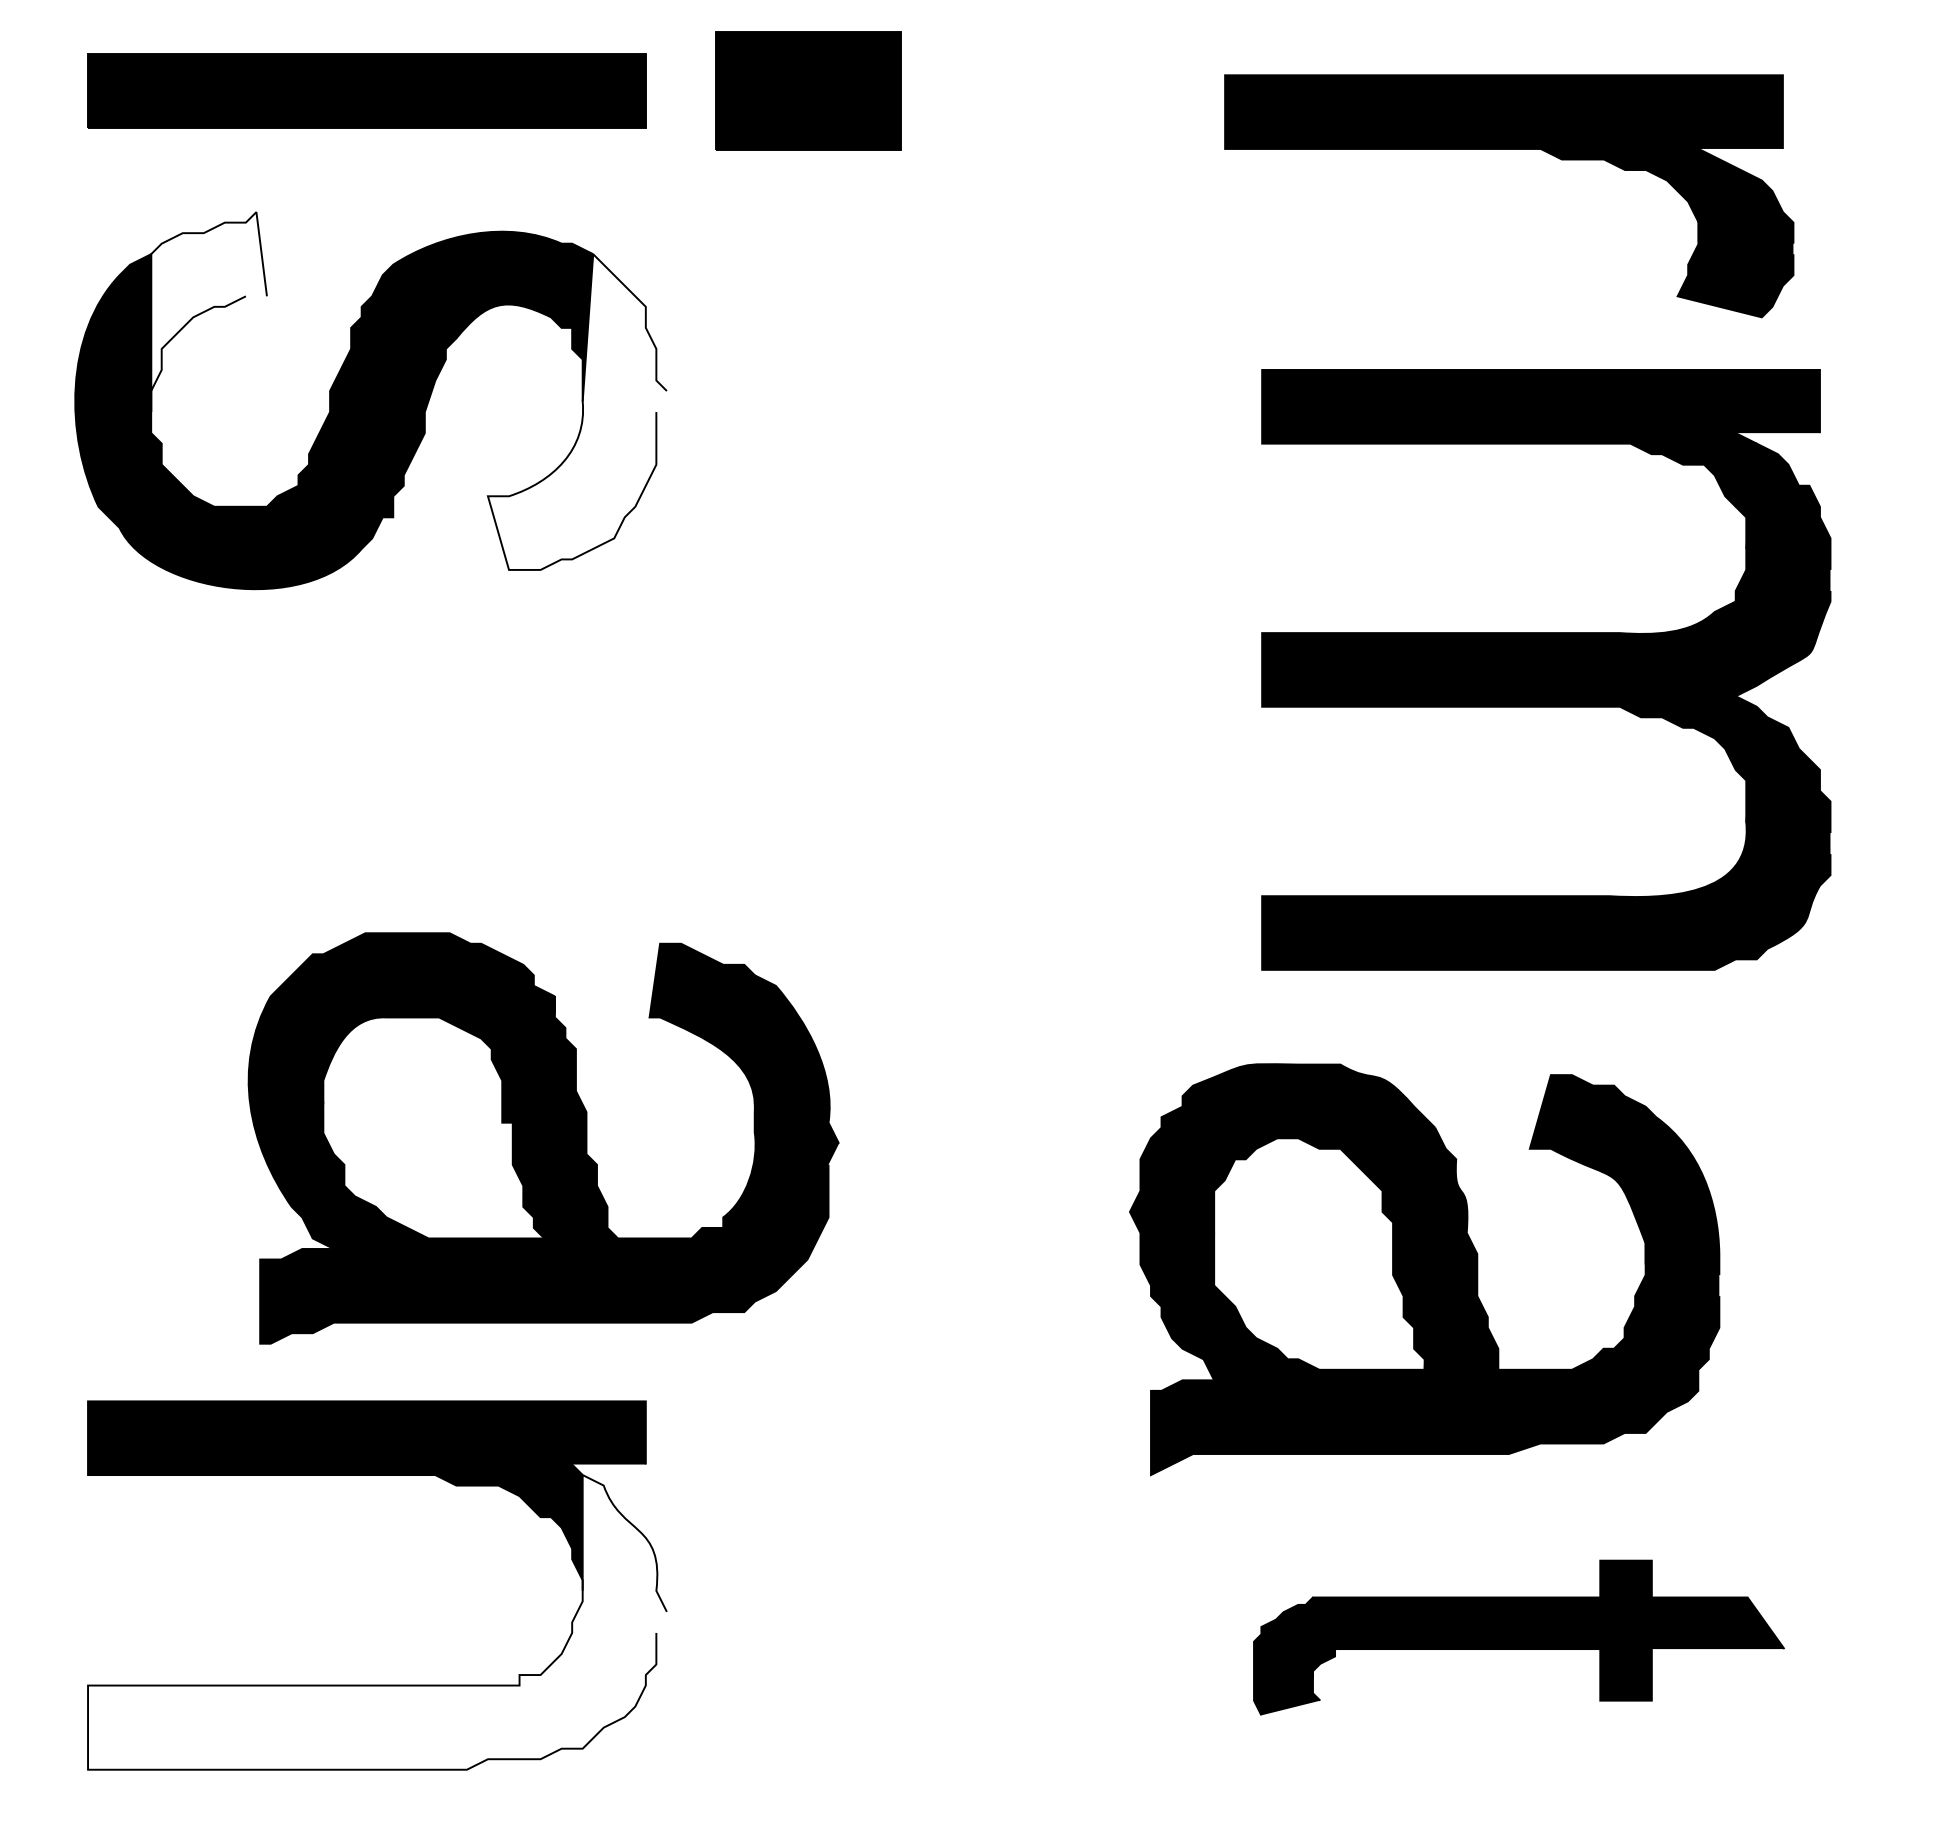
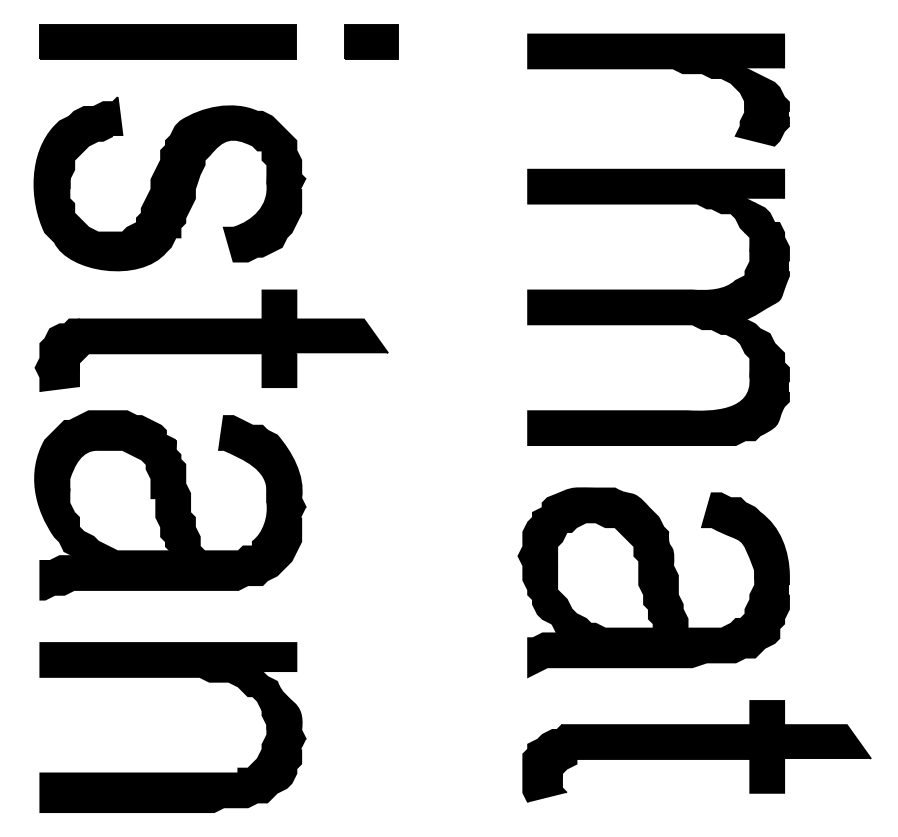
part: (809, 90) -> (371, 41), size x0.62
part: (1509, 151) -> (658, 69), moved
fill: (208, 312) -> (95, 143), added
fill: (576, 410) -> (264, 188), added
part: (1546, 667) -> (658, 306), moved
part: (460, 742) -> (211, 340), added
part: (543, 1138) -> (170, 505), moved
fill: (378, 1622) -> (173, 744), added
part: (1517, 1637) -> (696, 751), size x1.43

